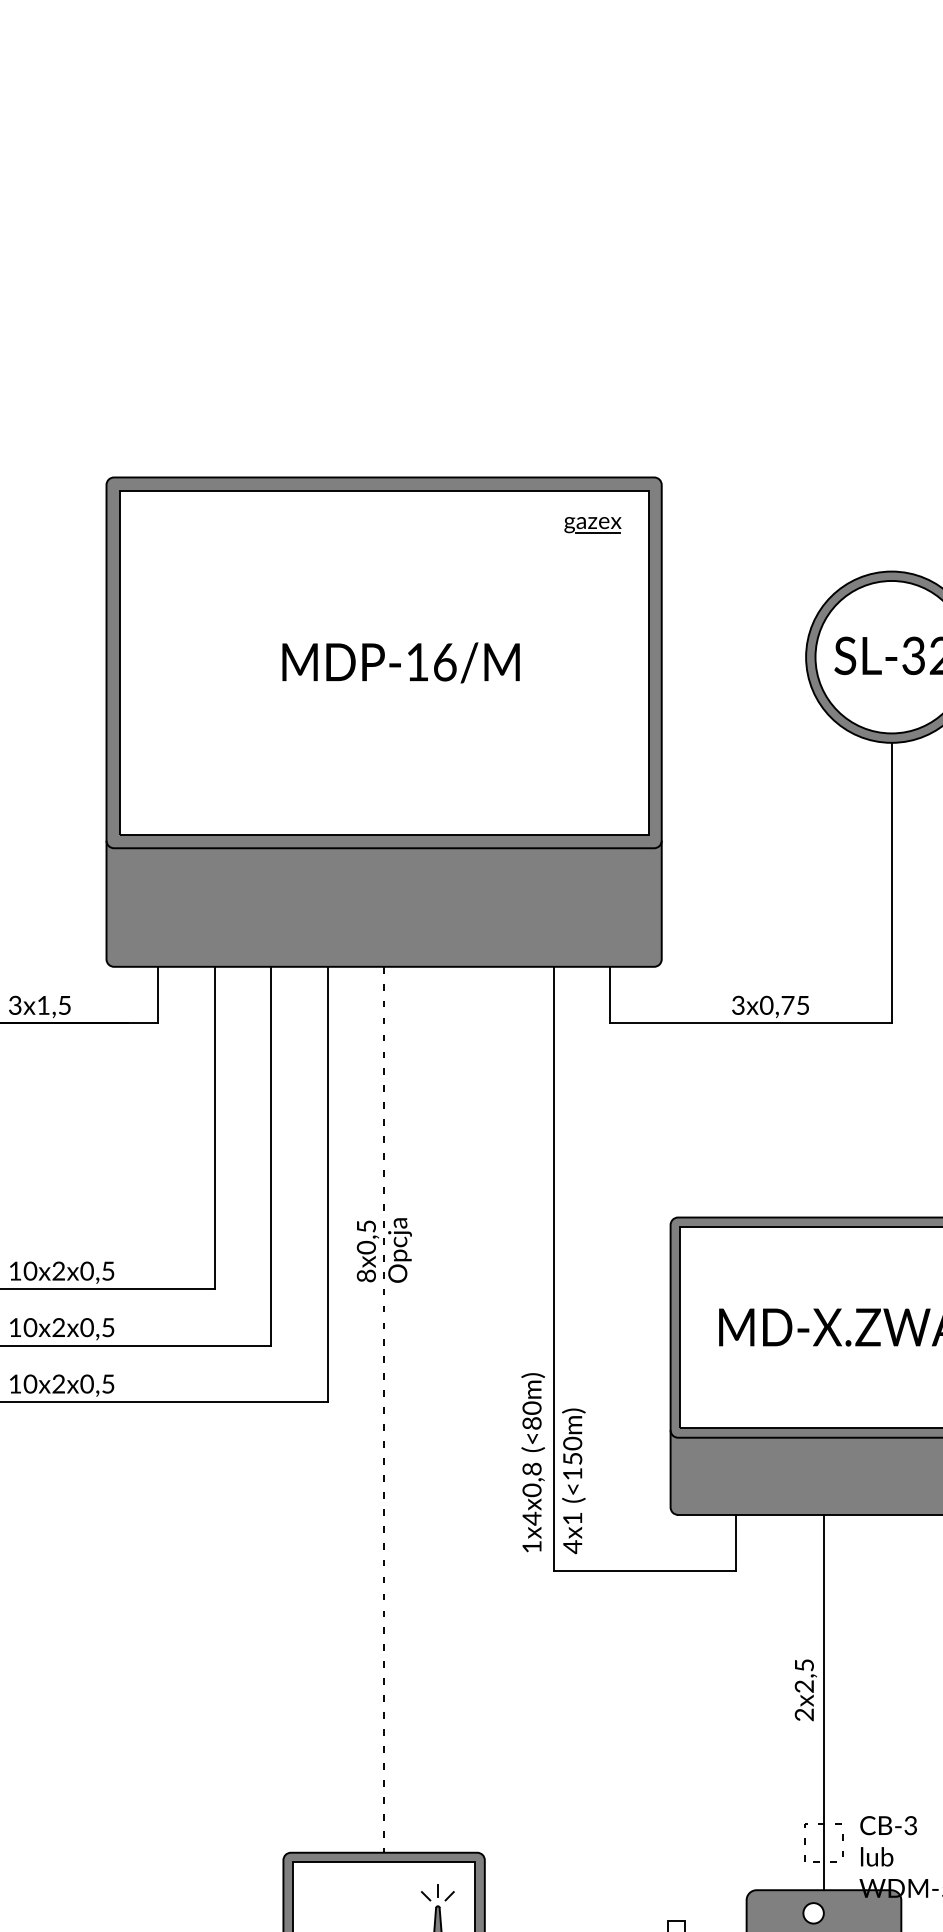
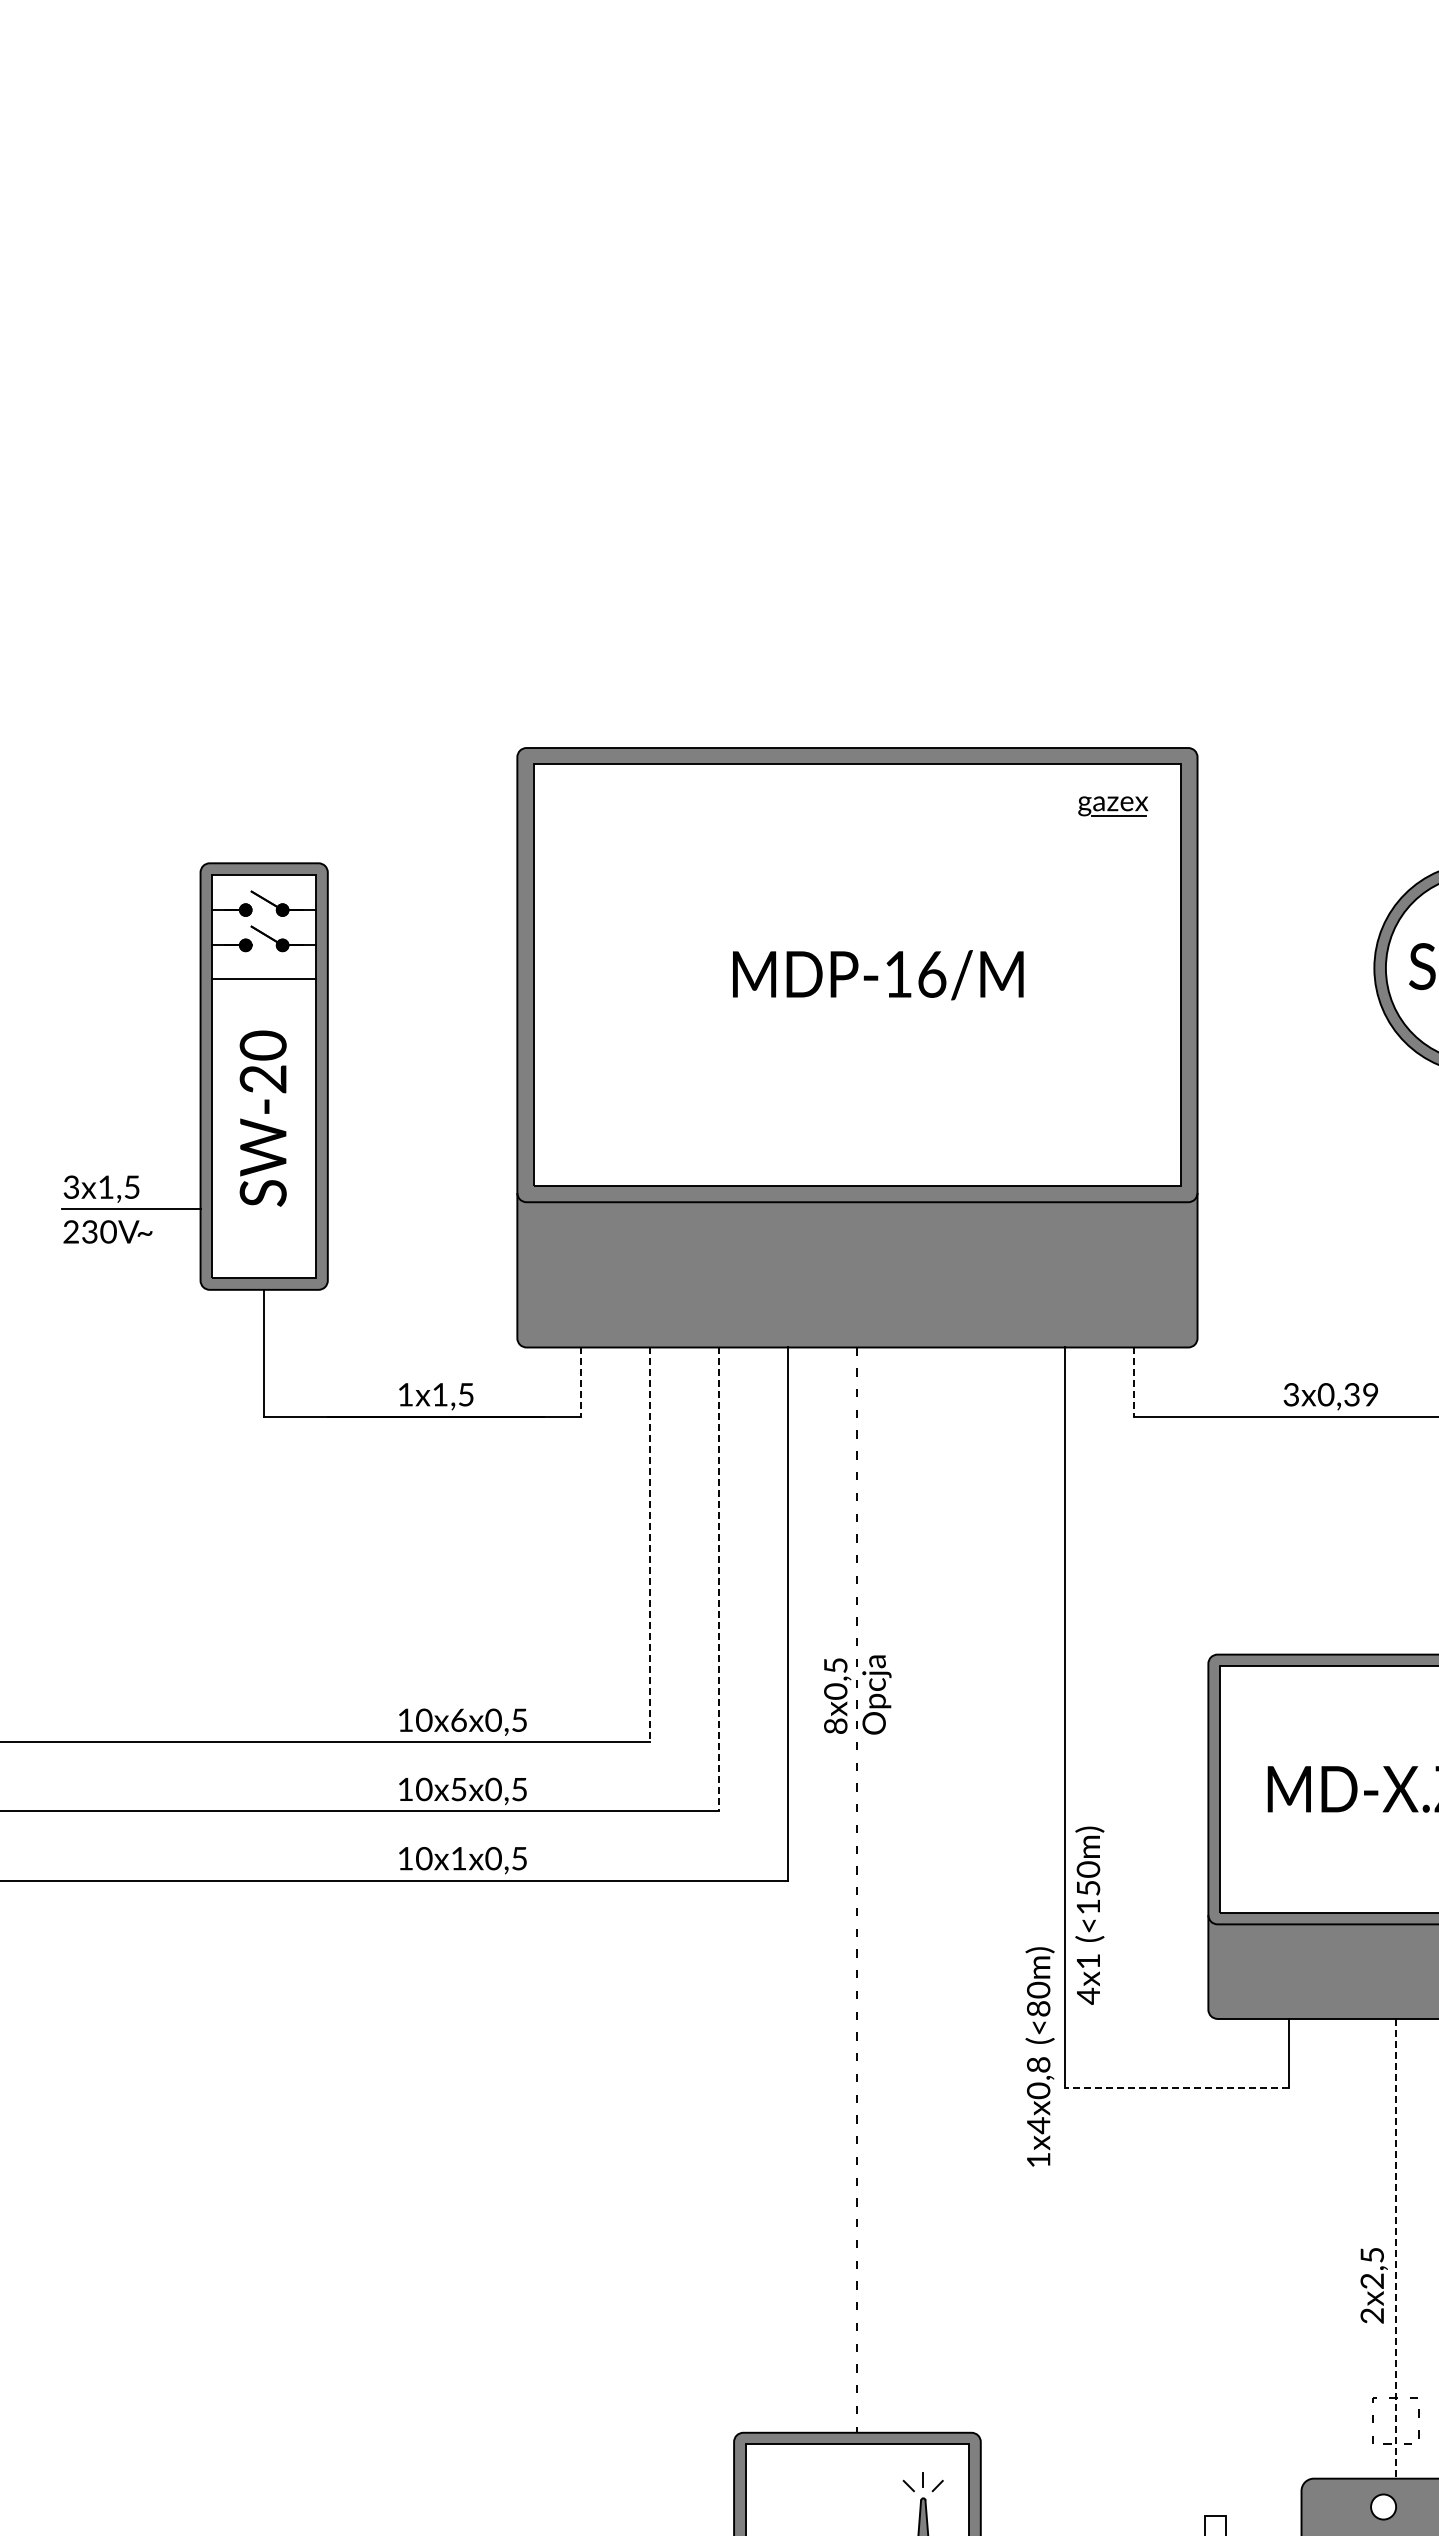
line: (158, 995) -> (580, 1382), solid -> dashed
line: (610, 995) -> (1134, 1382), solid -> dashed
text: (15, 1005) -> (405, 1394), 3x1,5 -> 1x1,5
text: (795, 1005) -> (1361, 1394), 3x0,75 -> 3x0,39
line: (214, 1128) -> (649, 1545), solid -> dashed
line: (271, 1156) -> (719, 1579), solid -> dashed
text: (58, 1270) -> (458, 1719), 10x2x0,5 -> 10x6x0,5
text: (58, 1327) -> (458, 1789), 10x2x0,5 -> 10x5x0,5
text: (58, 1383) -> (458, 1858), 10x2x0,5 -> 10x1x0,5
text: (532, 1462) -> (1039, 2056), moved
text: (573, 1481) -> (1089, 1915), moved
line: (644, 1571) -> (1176, 2088), solid -> dashed
text: (805, 1690) -> (1373, 2285), moved
line: (824, 1702) -> (1396, 2248), solid -> dashed

